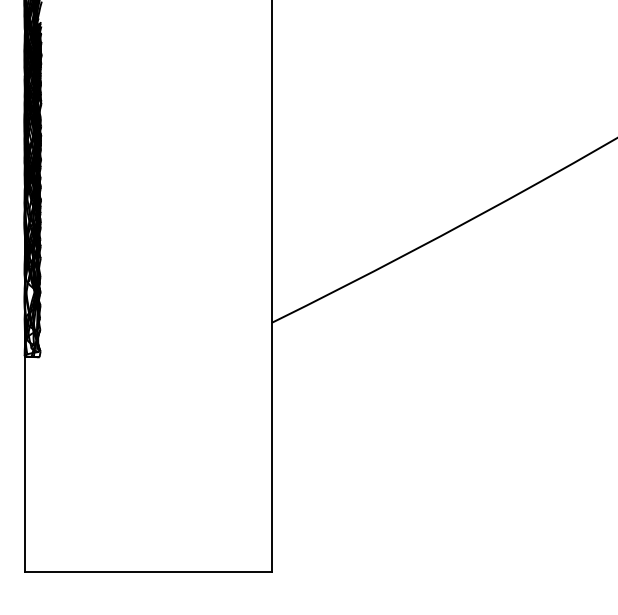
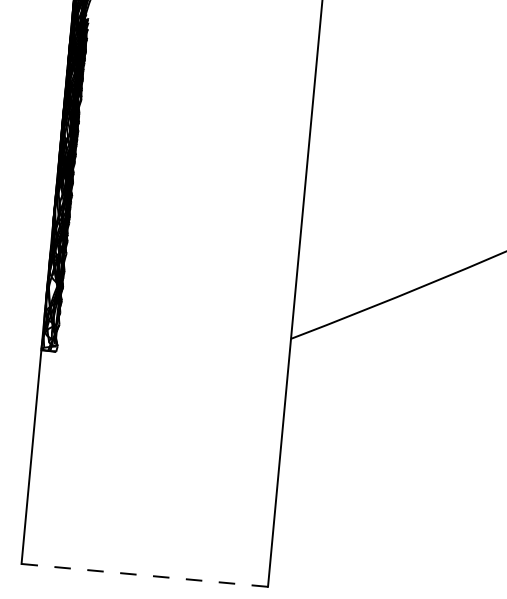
line: (148, 571) -> (144, 575), solid -> dashed

